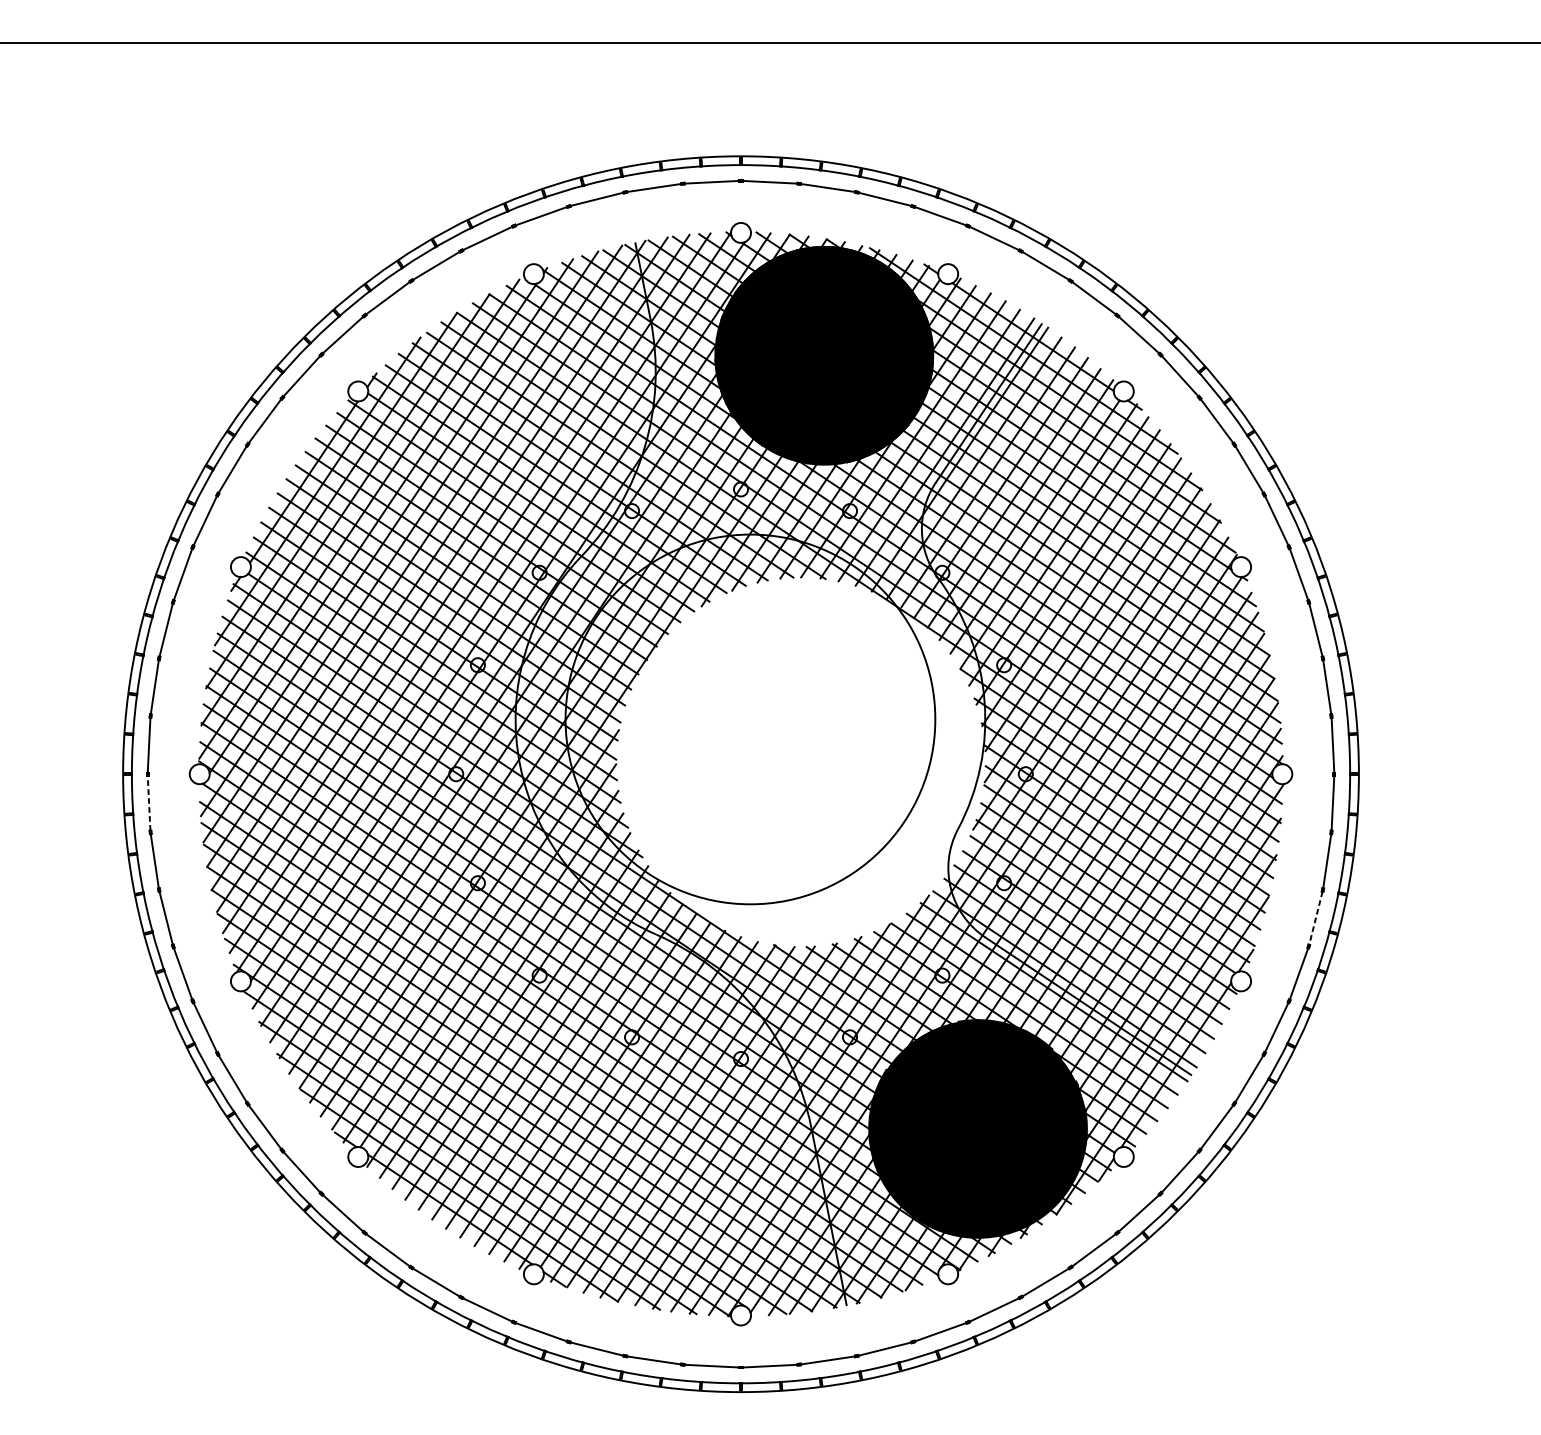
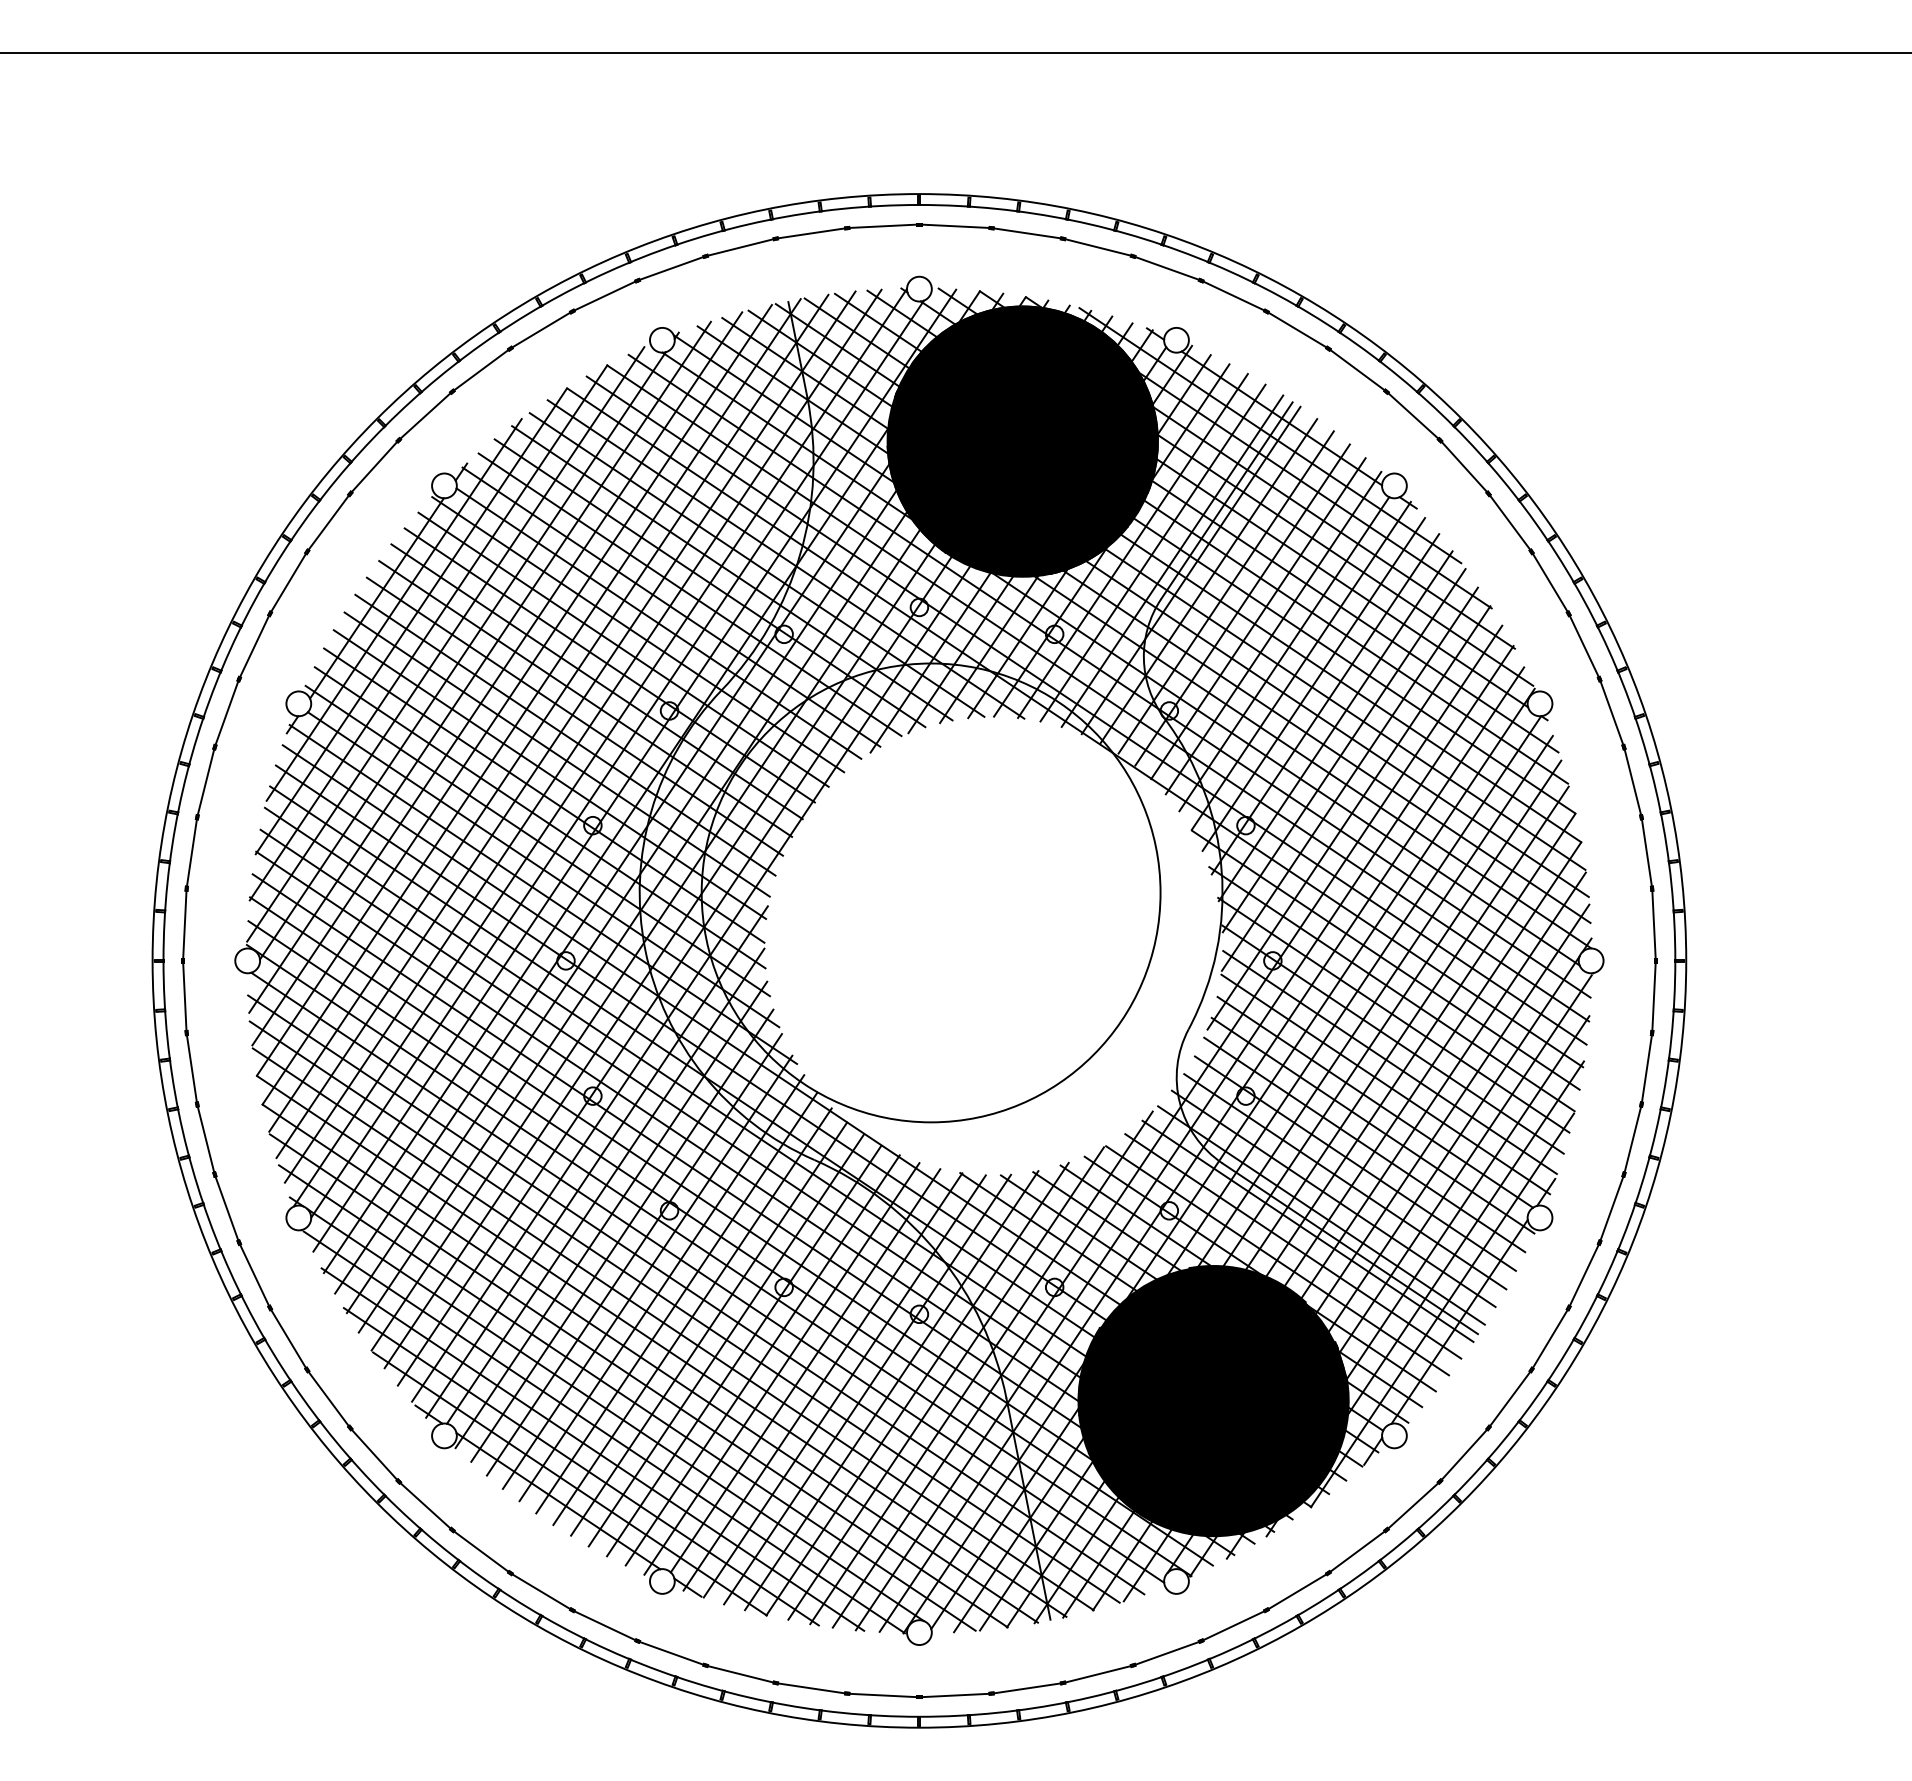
line: (148, 802) -> (184, 996), dashed -> solid
line: (1315, 918) -> (1632, 1140), dashed -> solid

